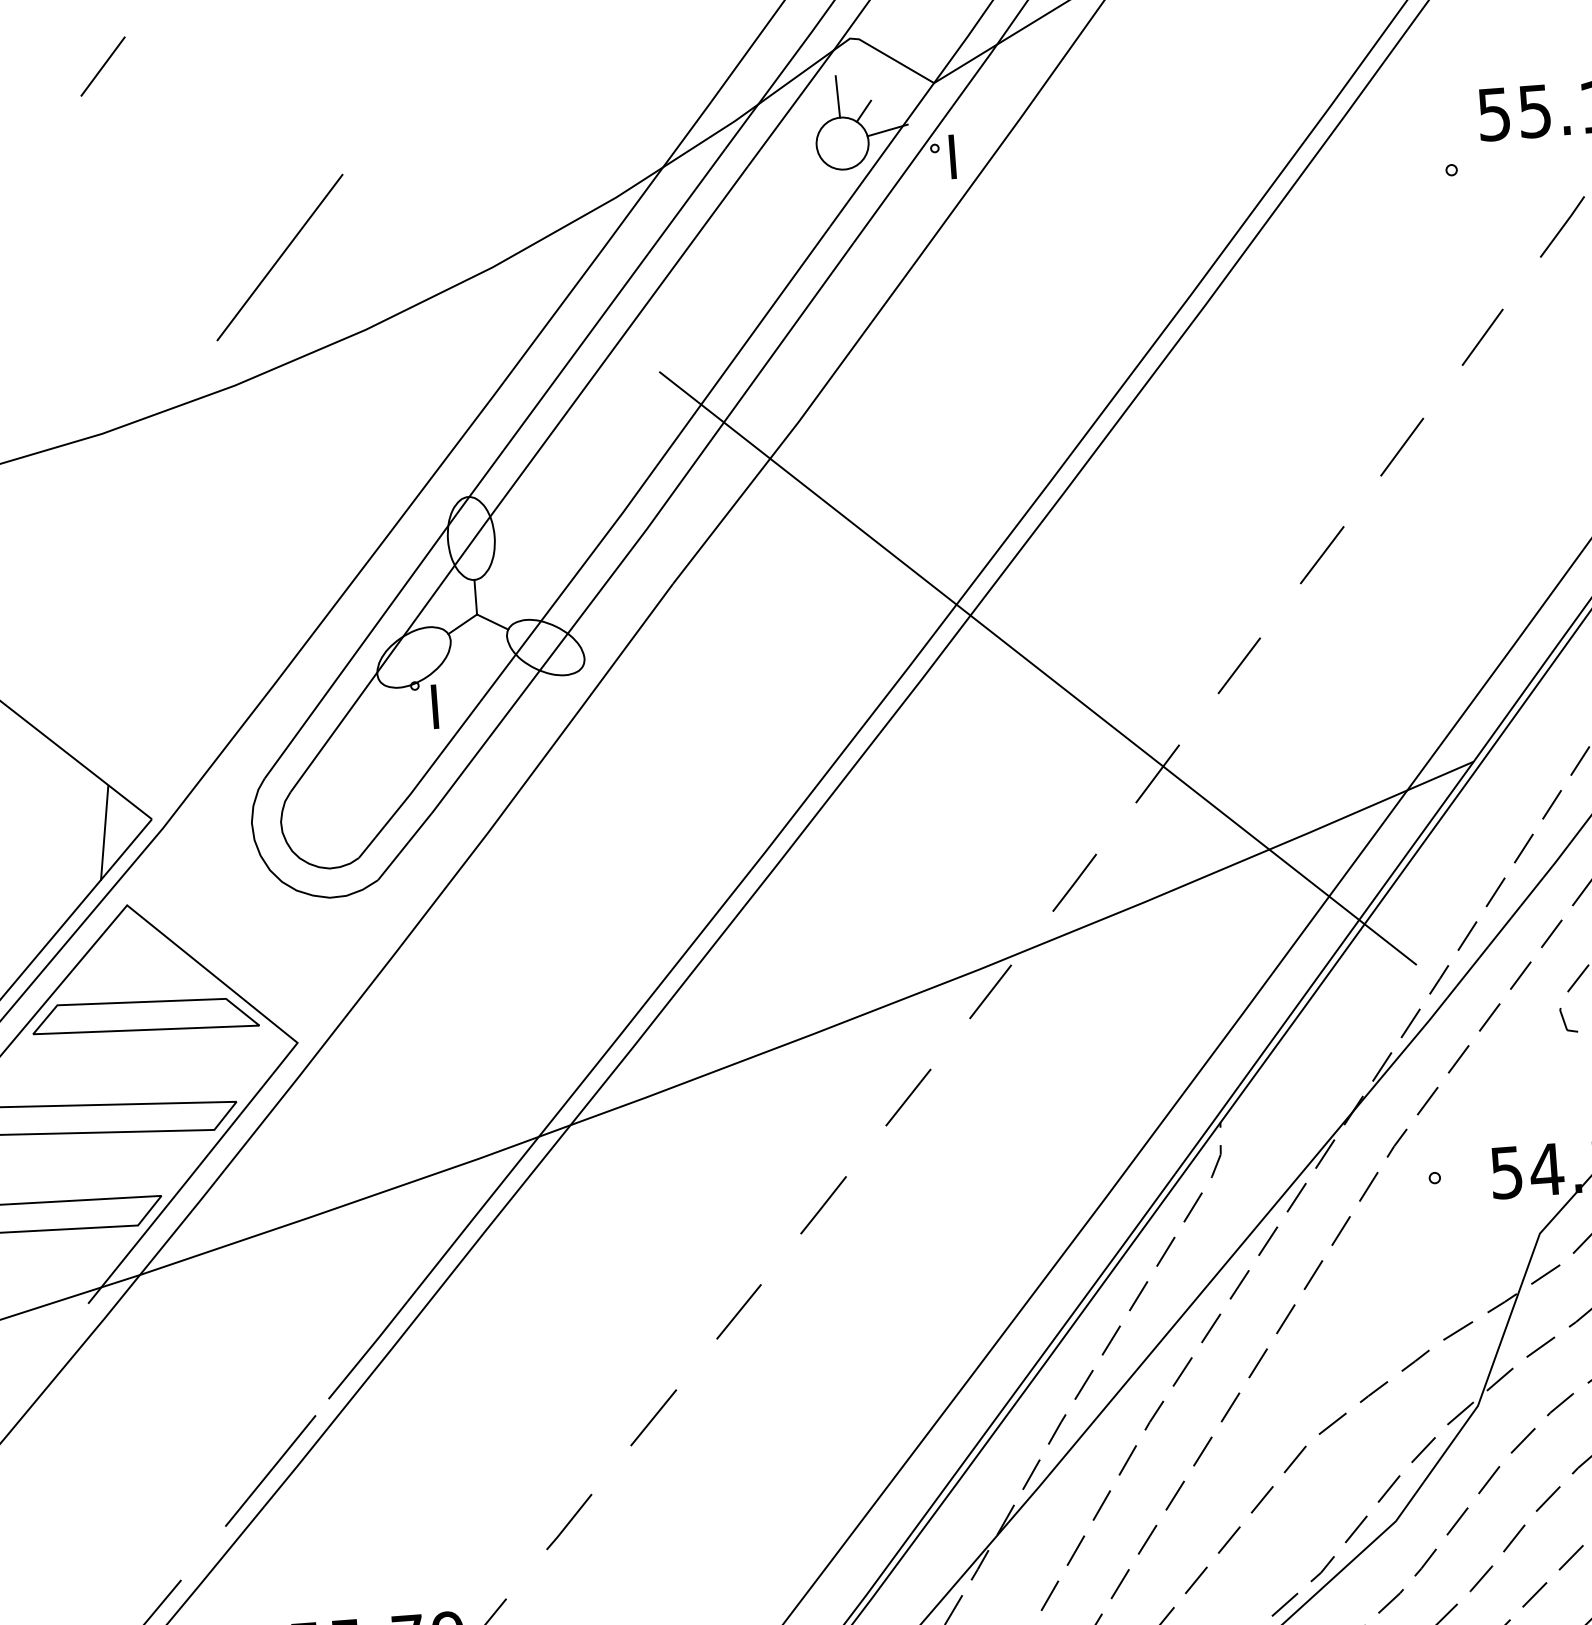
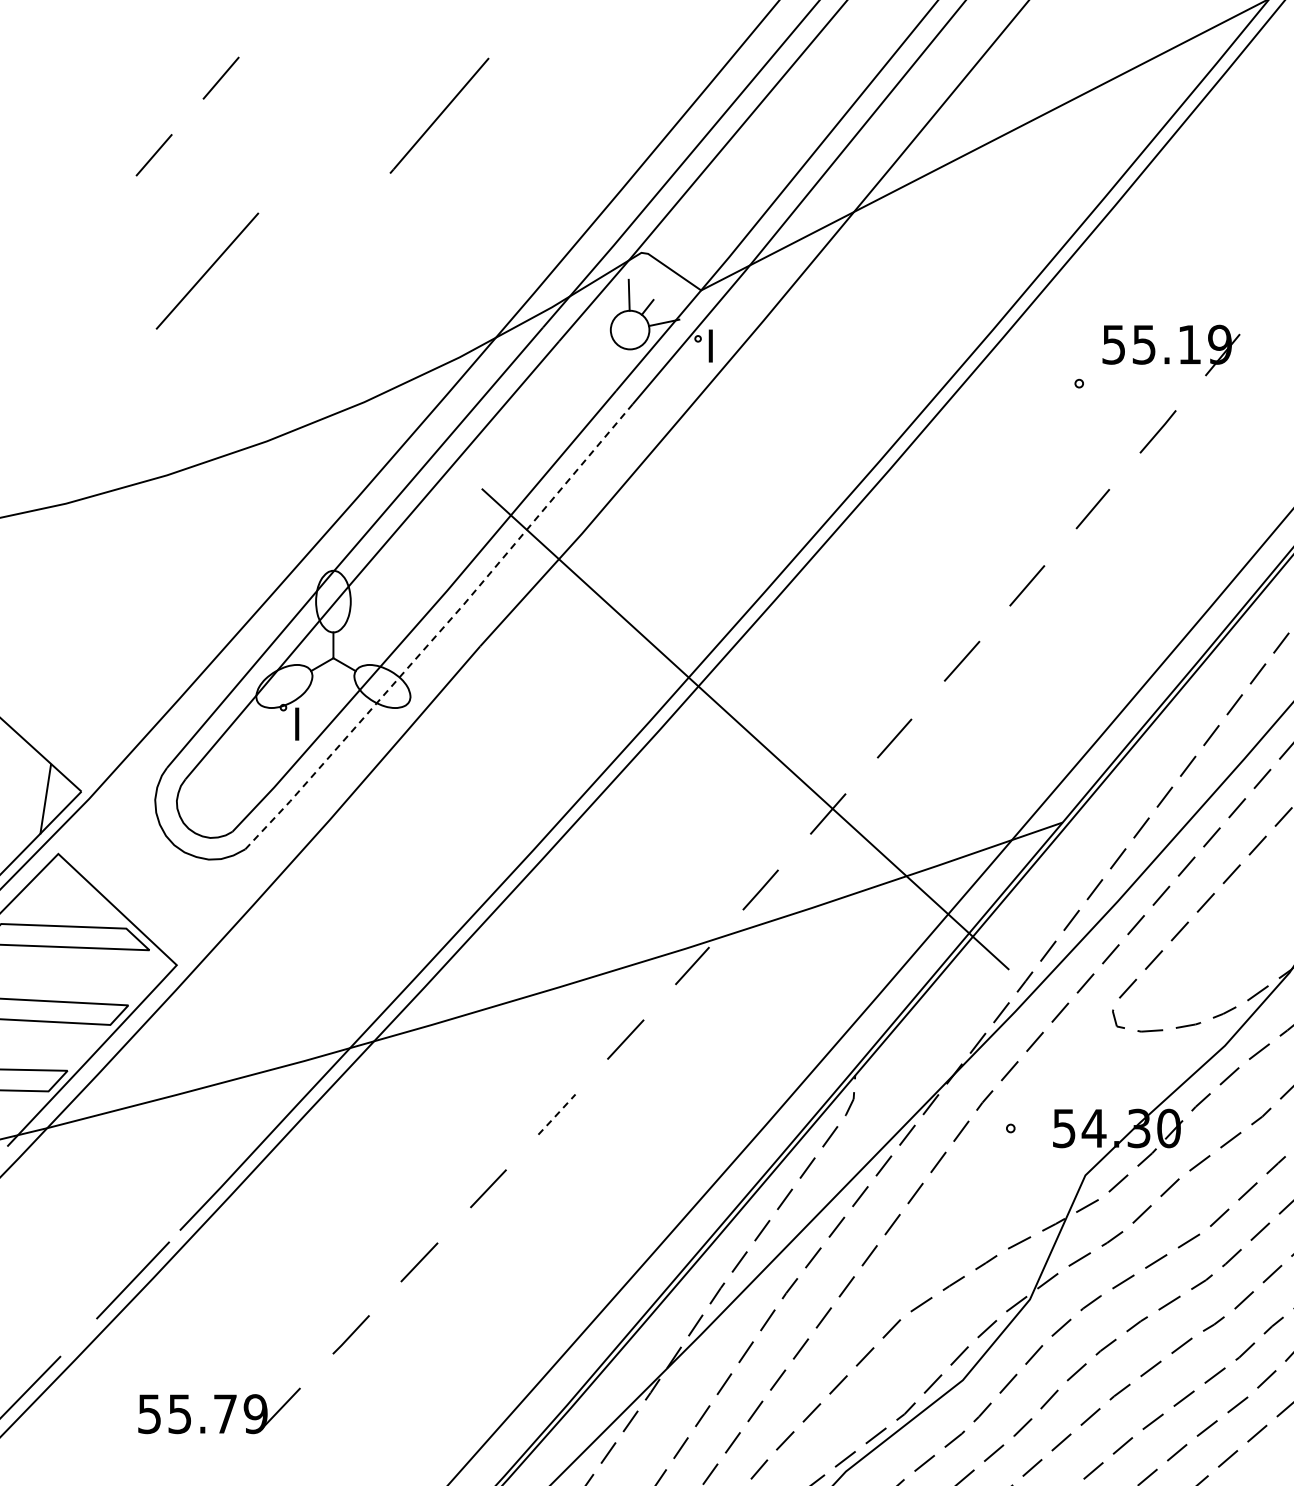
line: (102, 66) -> (86, 231), removed
line: (279, 256) -> (207, 270), moved
line: (619, 565) -> (441, 629), solid -> dashed
line: (822, 1205) -> (556, 1114), solid -> dashed

